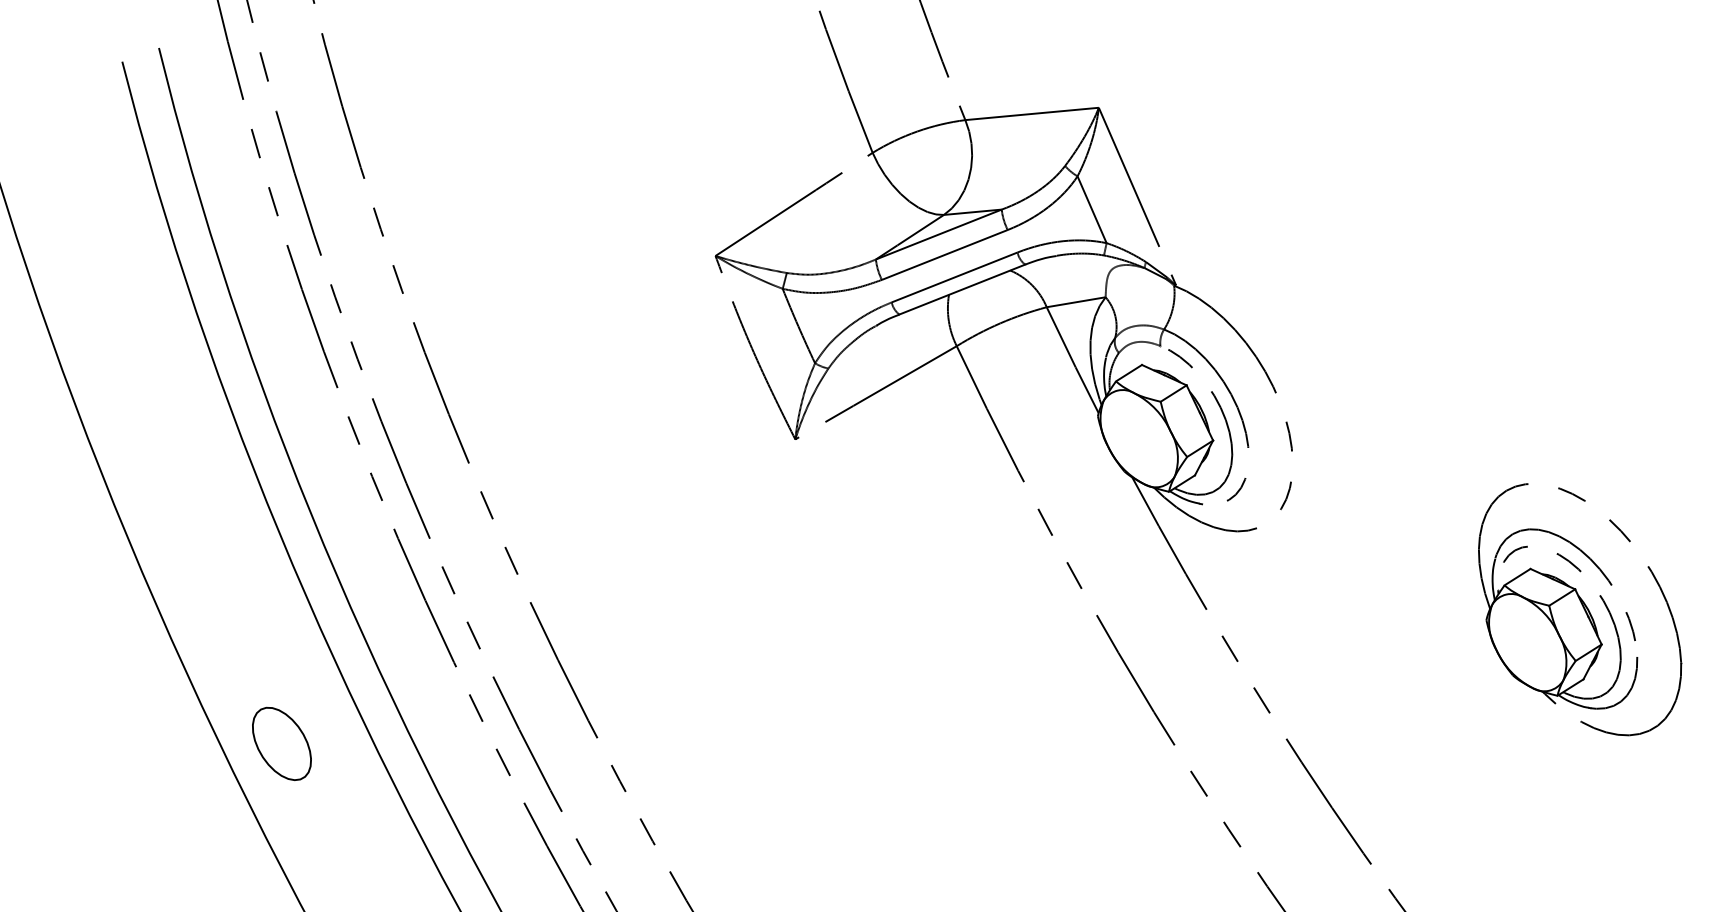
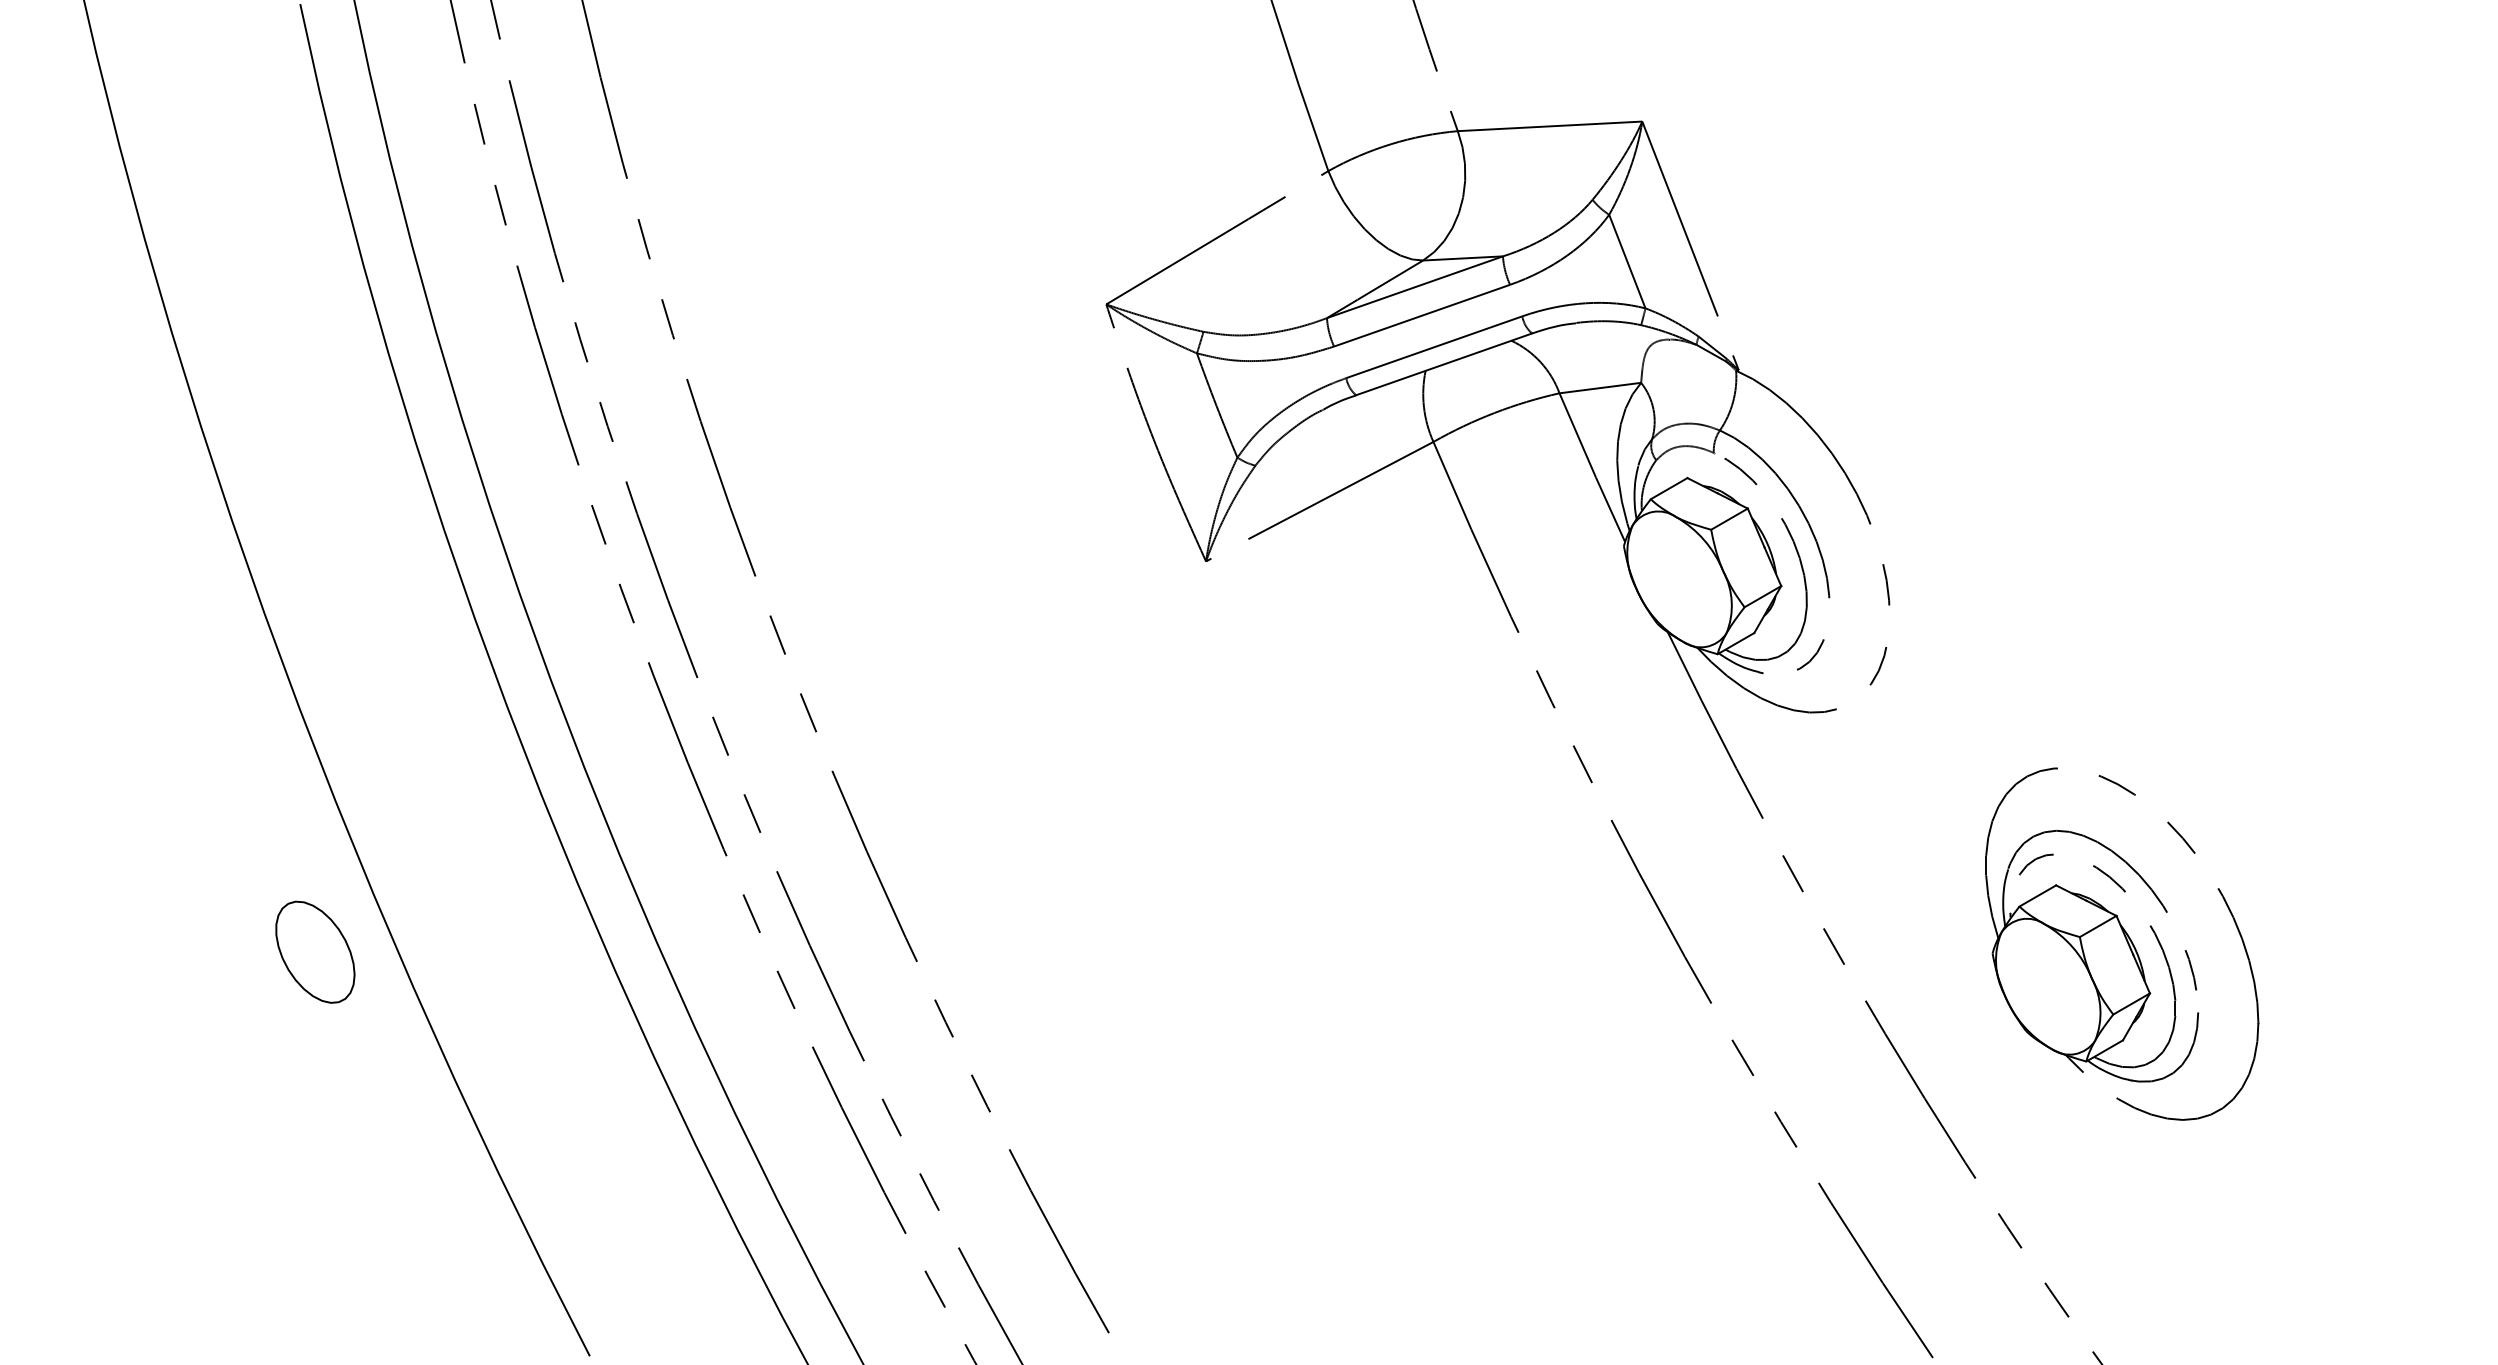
part: (1580, 609) -> (2122, 943), moved
part: (282, 743) -> (315, 951), moved

